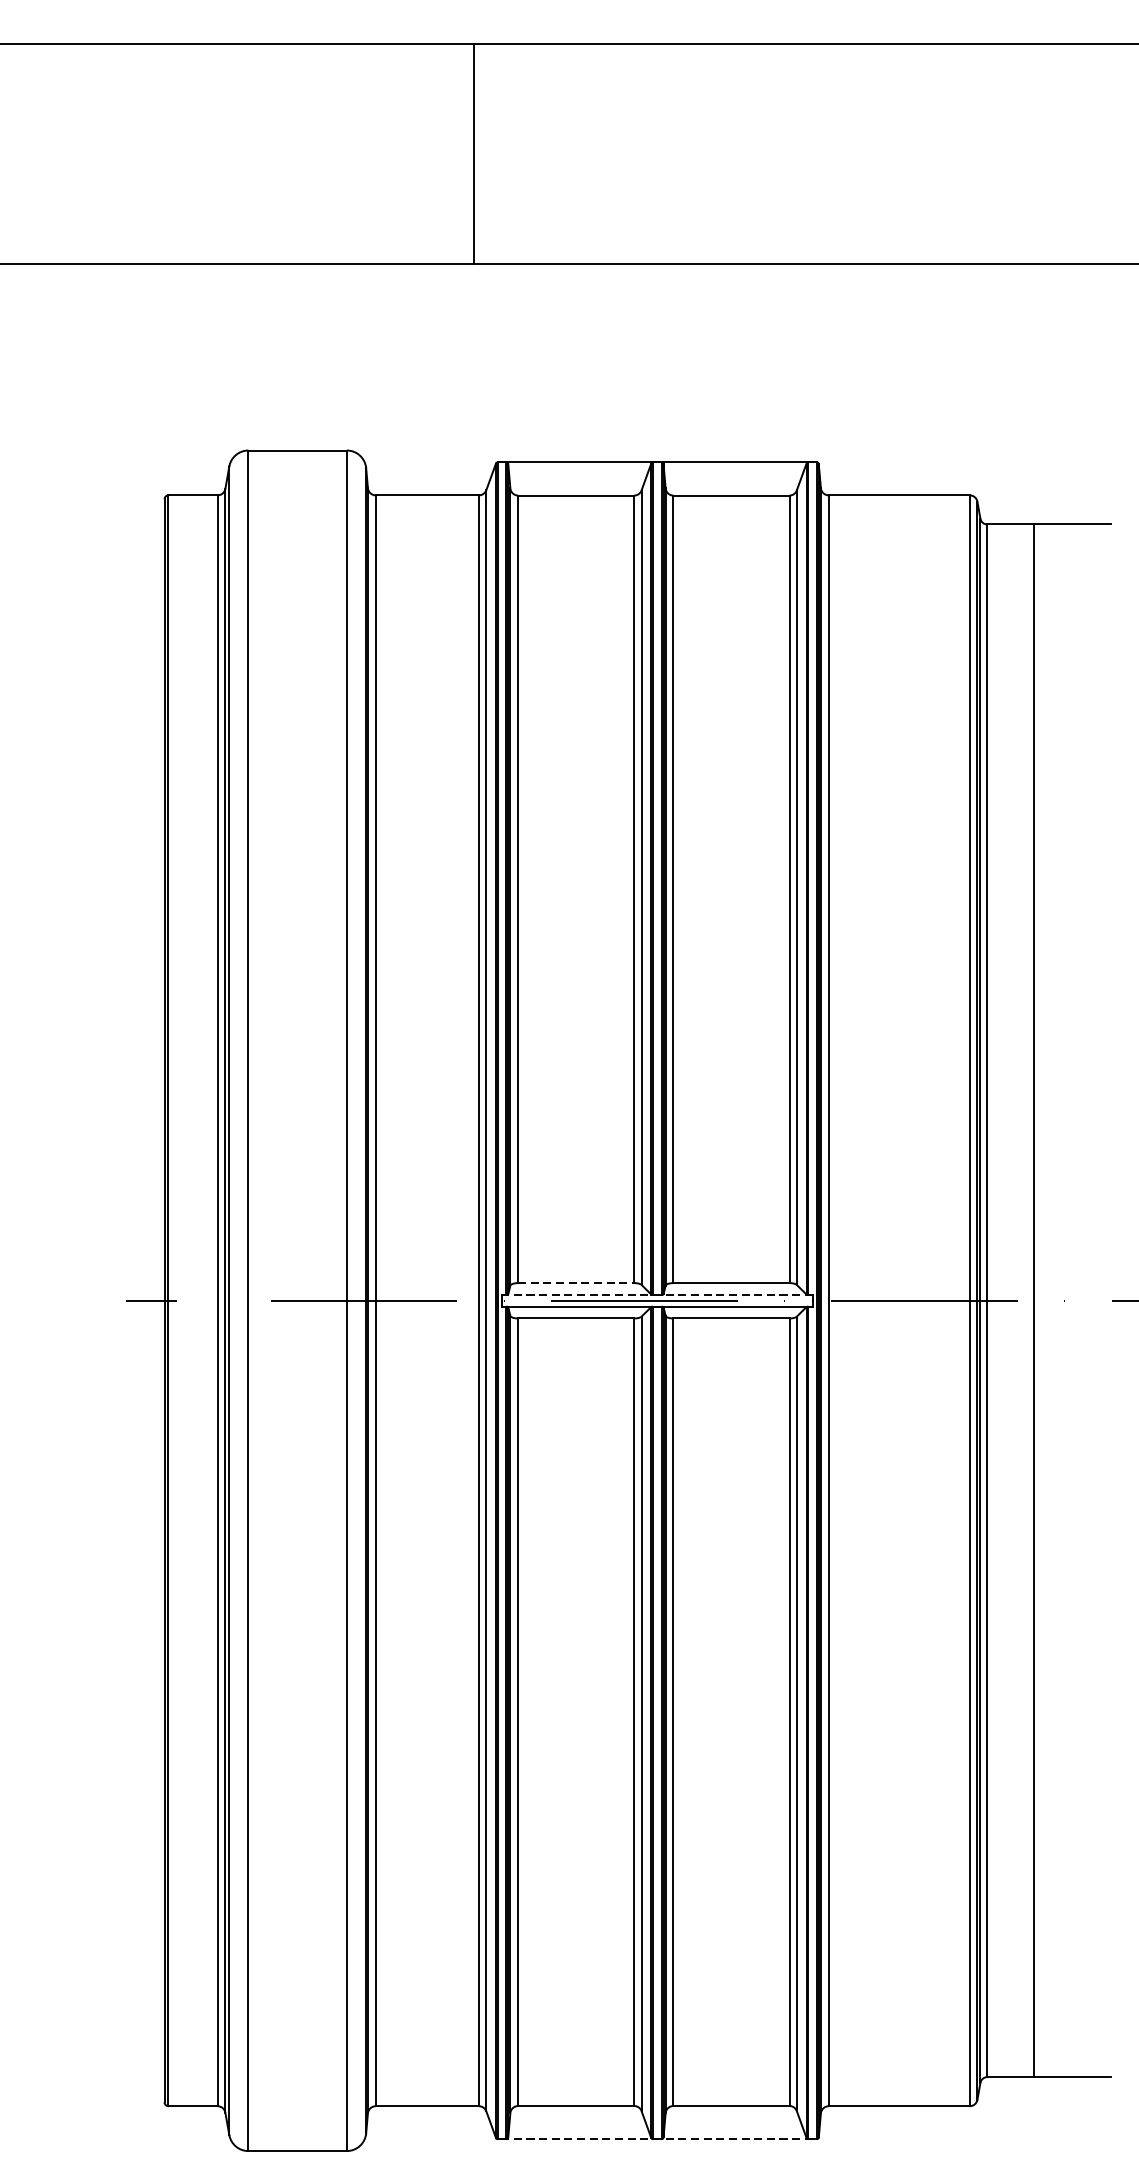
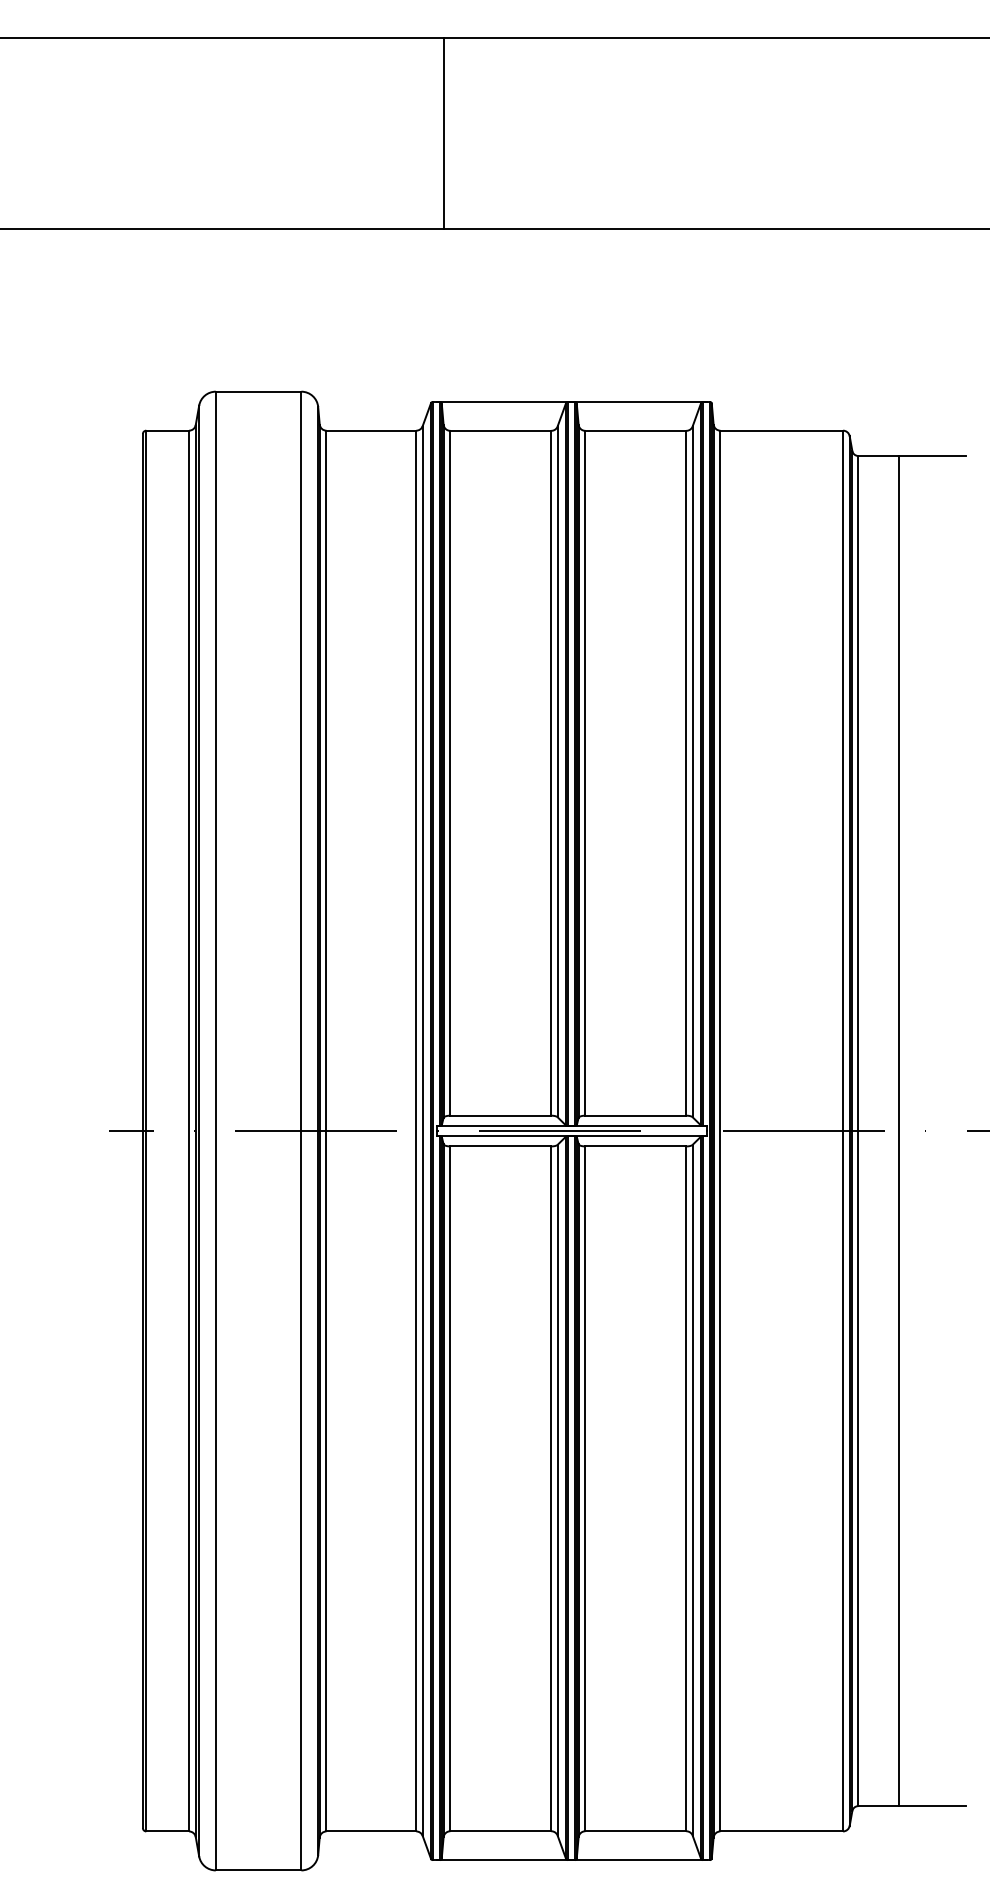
line: (474, 153) -> (444, 133), moved
line: (575, 1282) -> (500, 1115), dashed -> solid
line: (657, 1295) -> (571, 1126), dashed -> solid
line: (657, 2139) -> (571, 1860), dashed -> solid

